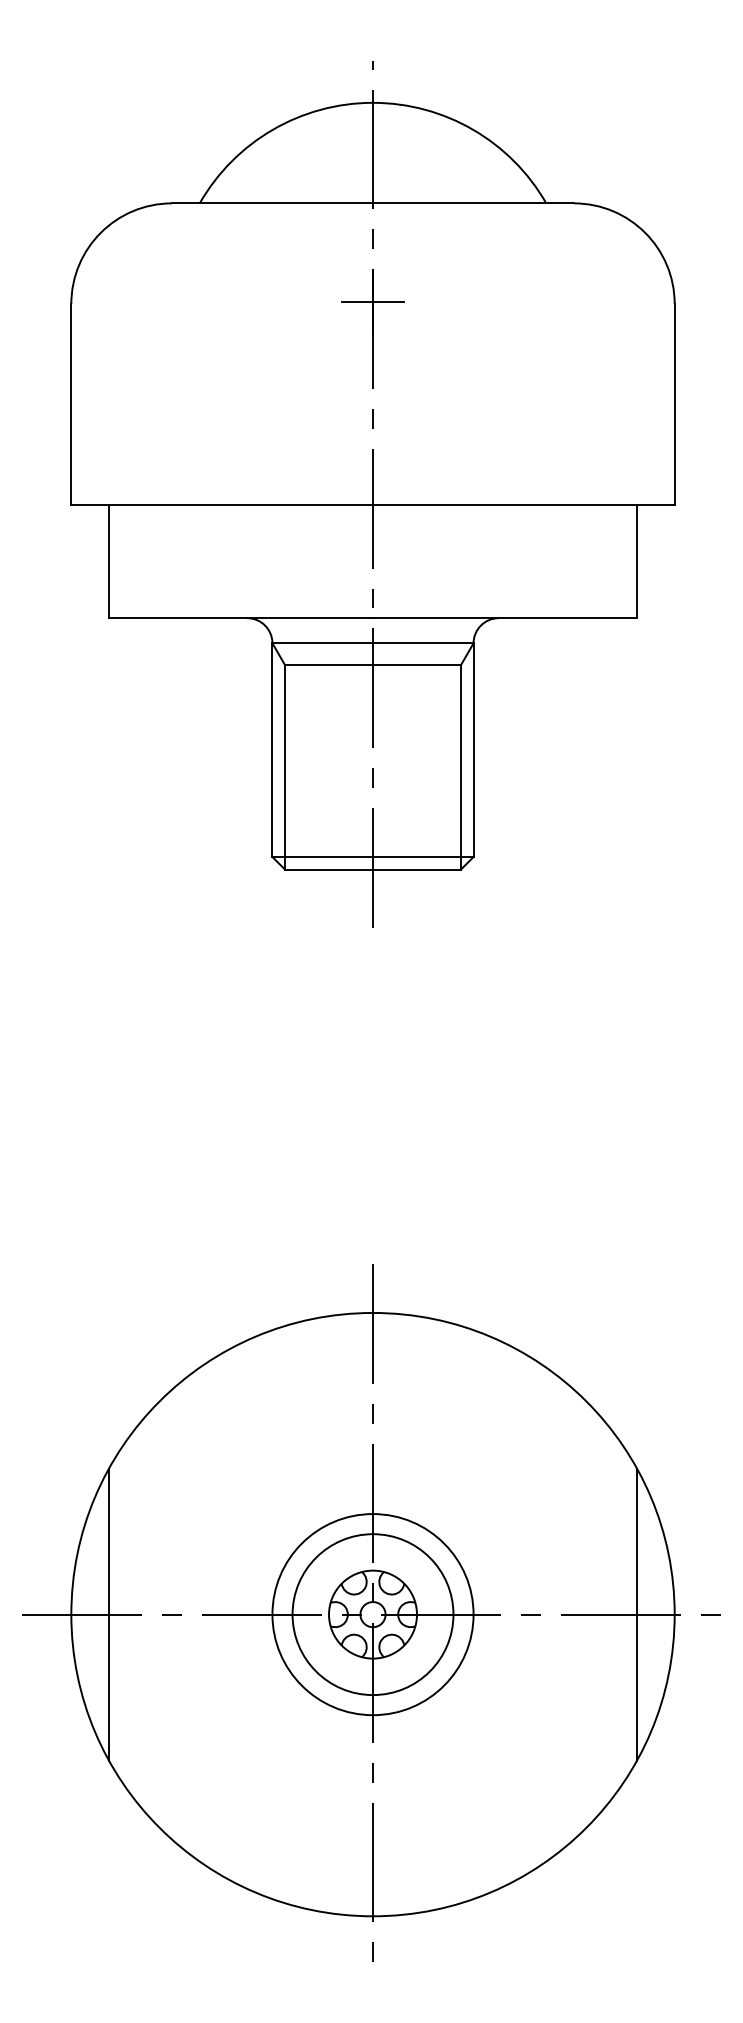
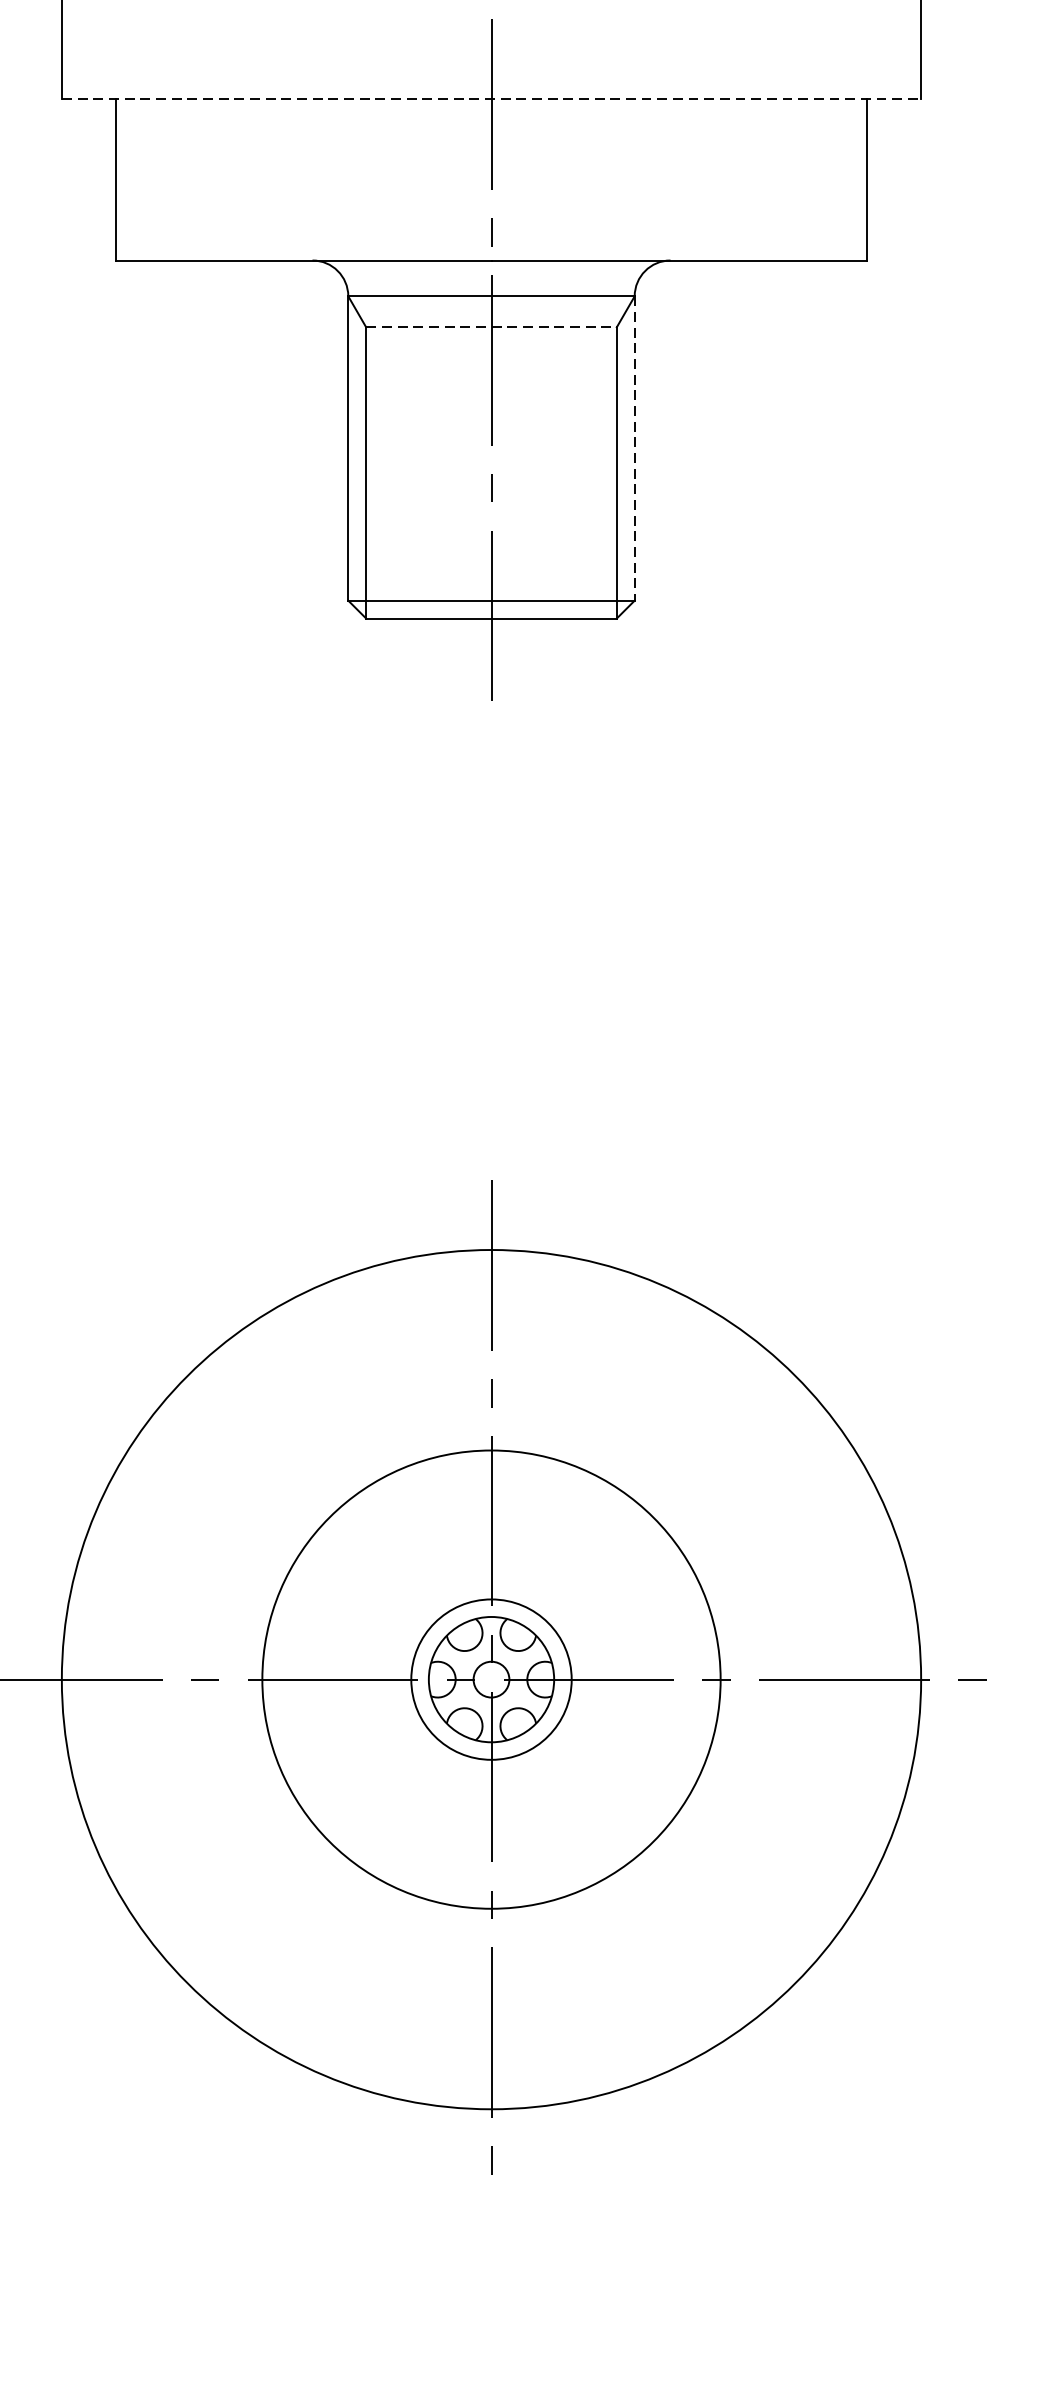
line: (373, 505) -> (492, 100), solid -> dashed
line: (373, 665) -> (492, 327), solid -> dashed
line: (473, 750) -> (634, 448), solid -> dashed
line: (109, 1614) -> (116, 1679), removed
circle: (372, 1614) -> (490, 1679), size x0.7
circle: (372, 1614) -> (490, 1679), size x1.6
line: (636, 1614) -> (866, 1679), removed

